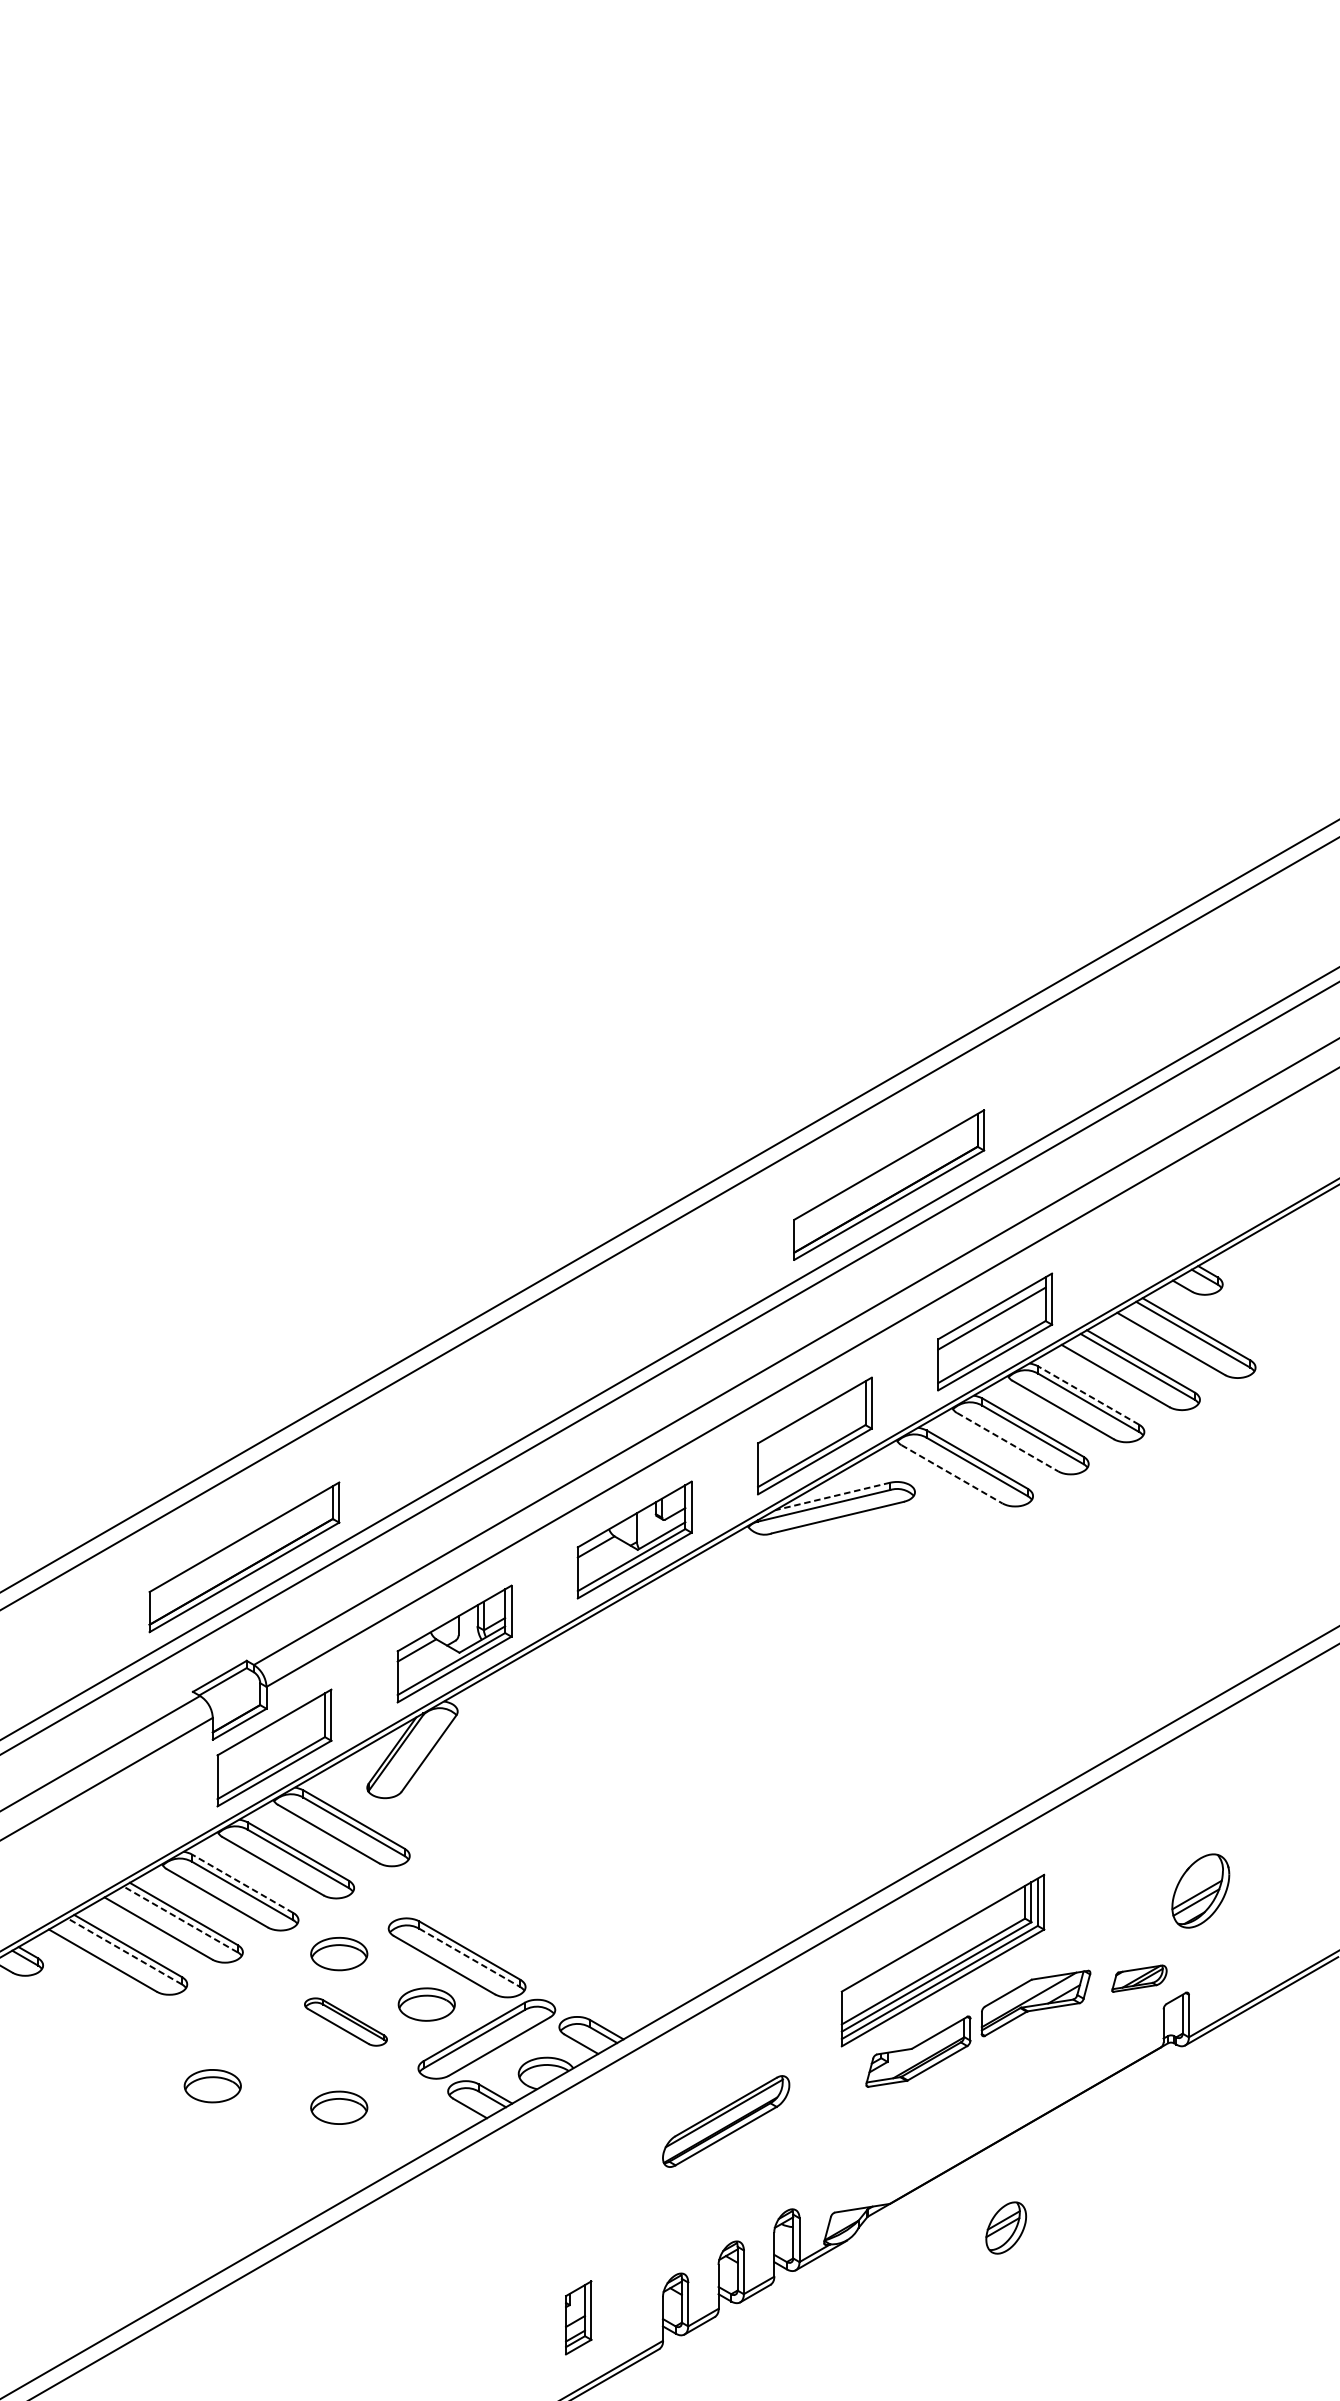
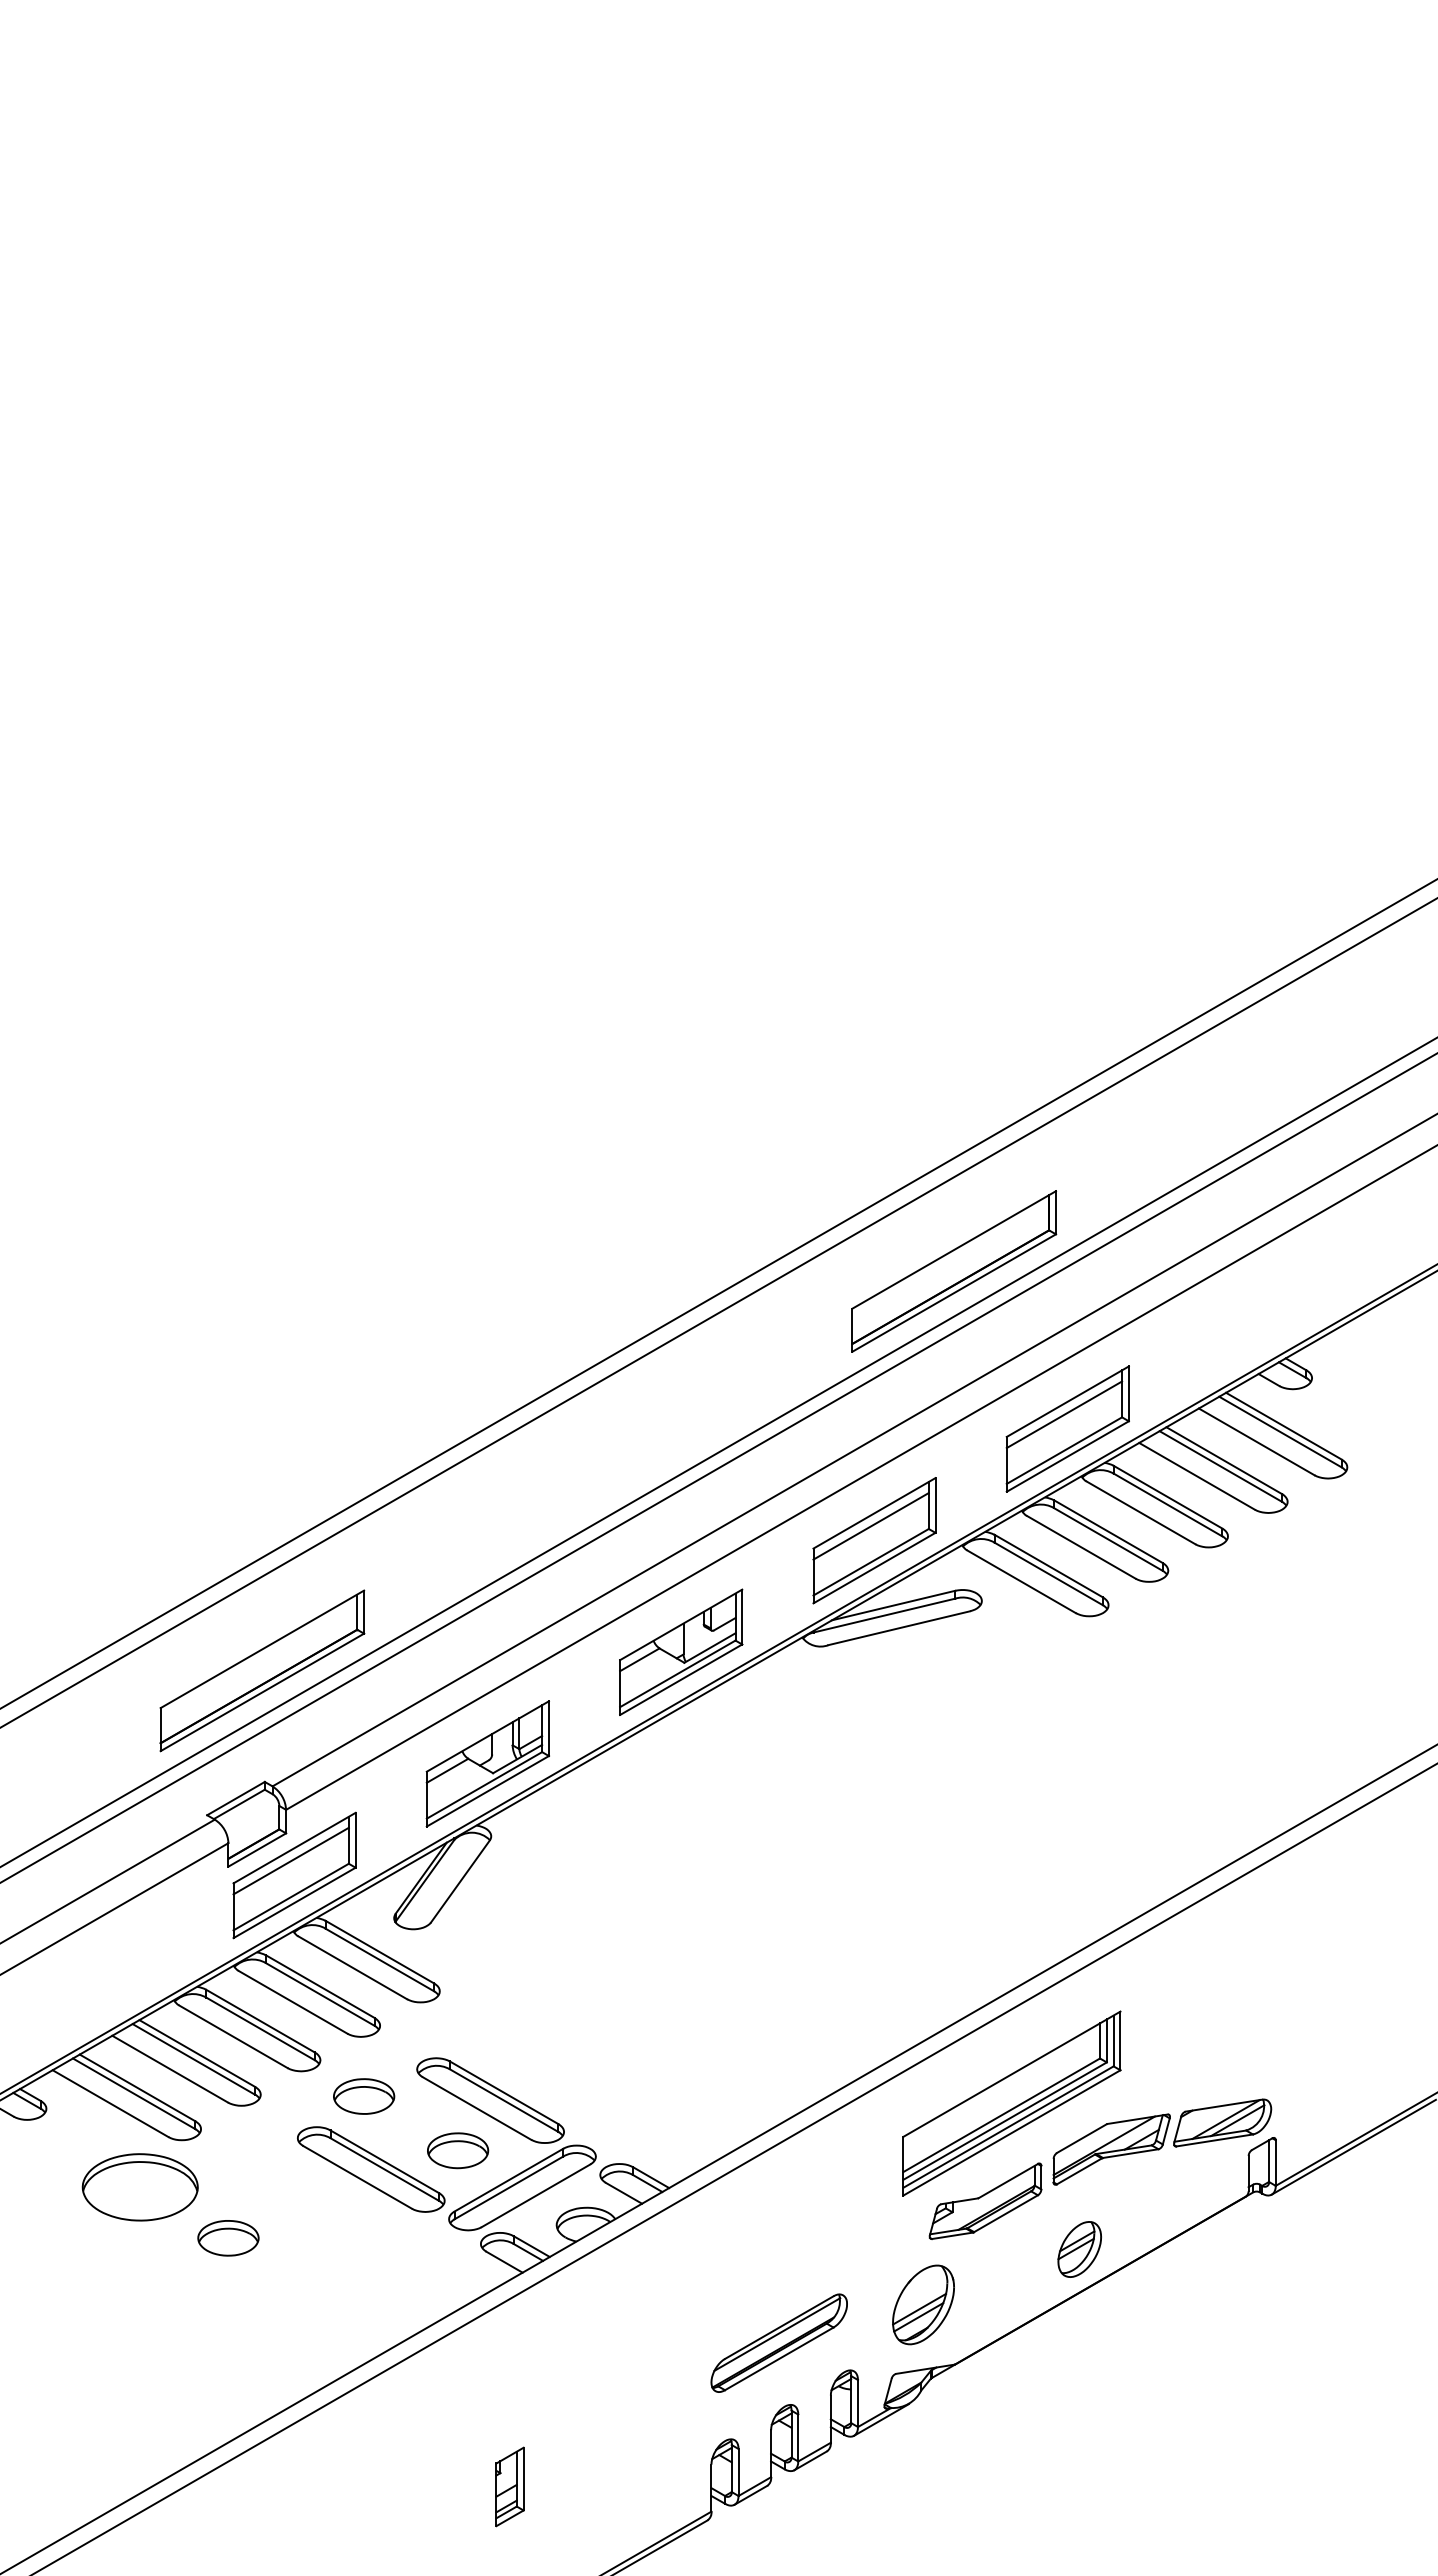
line: (1088, 1395) -> (1168, 1497), dashed -> solid
line: (811, 1422) -> (870, 1526), added
line: (1007, 1442) -> (1081, 1547), dashed -> solid
line: (951, 1474) -> (1021, 1581), dashed -> solid
line: (832, 1496) -> (893, 1605), dashed -> solid
line: (270, 1734) -> (290, 1860), added
line: (242, 1884) -> (260, 2021), dashed -> solid
part: (1200, 1890) -> (923, 2304), moved
line: (180, 1919) -> (193, 2059), dashed -> solid
line: (125, 1951) -> (134, 2093), dashed -> solid
line: (470, 1957) -> (504, 2100), dashed -> solid
part: (1139, 1978) -> (1222, 2122), size x1.67
part: (346, 2022) -> (371, 2169), size x1.67
part: (129, 2038) -> (139, 2187), added
part: (339, 2107) -> (364, 2261), removed
part: (725, 2120) -> (778, 2342), moved
part: (1005, 2228) -> (1079, 2249), moved
part: (578, 2317) -> (509, 2486), moved

